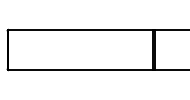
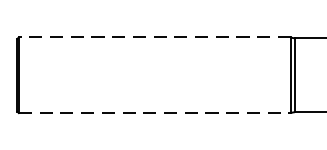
line: (80, 29) -> (154, 36), solid -> dashed
line: (81, 70) -> (156, 113), solid -> dashed

